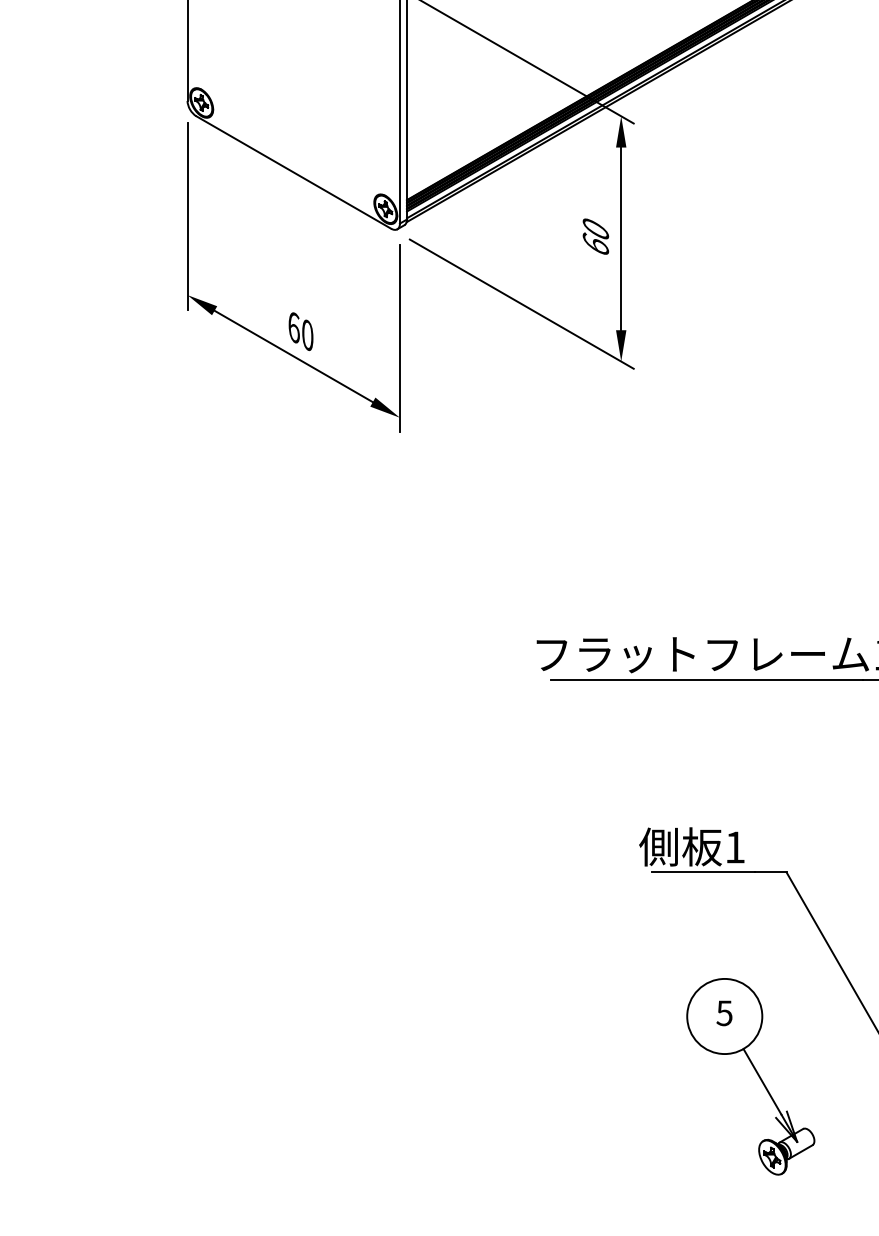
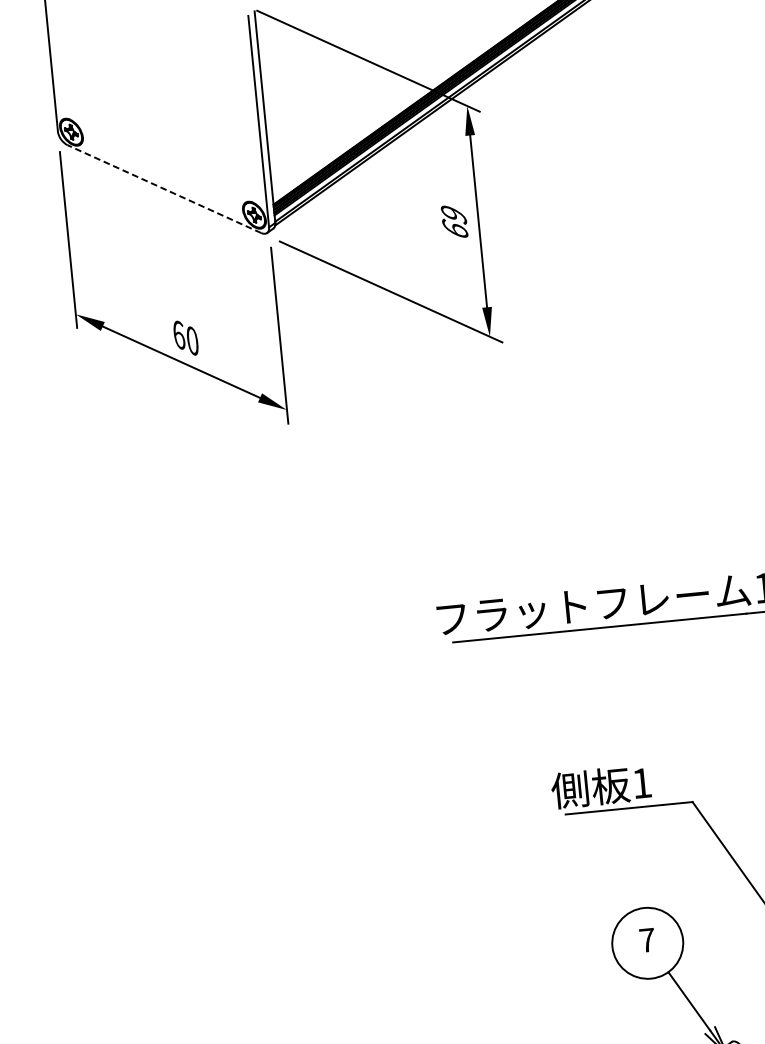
line: (293, 172) -> (164, 189), solid -> dashed
text: (595, 229) -> (453, 214), 60 -> 69
text: (724, 1013) -> (647, 940), 5 -> 7

